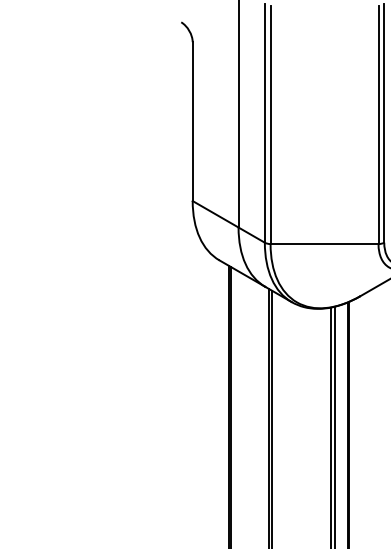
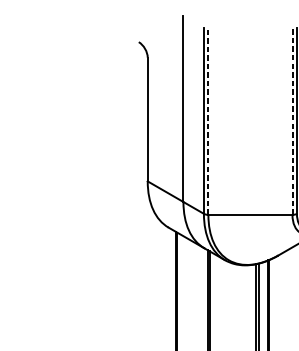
line: (270, 124) -> (208, 121), solid -> dashed
line: (378, 125) -> (292, 122), solid -> dashed

